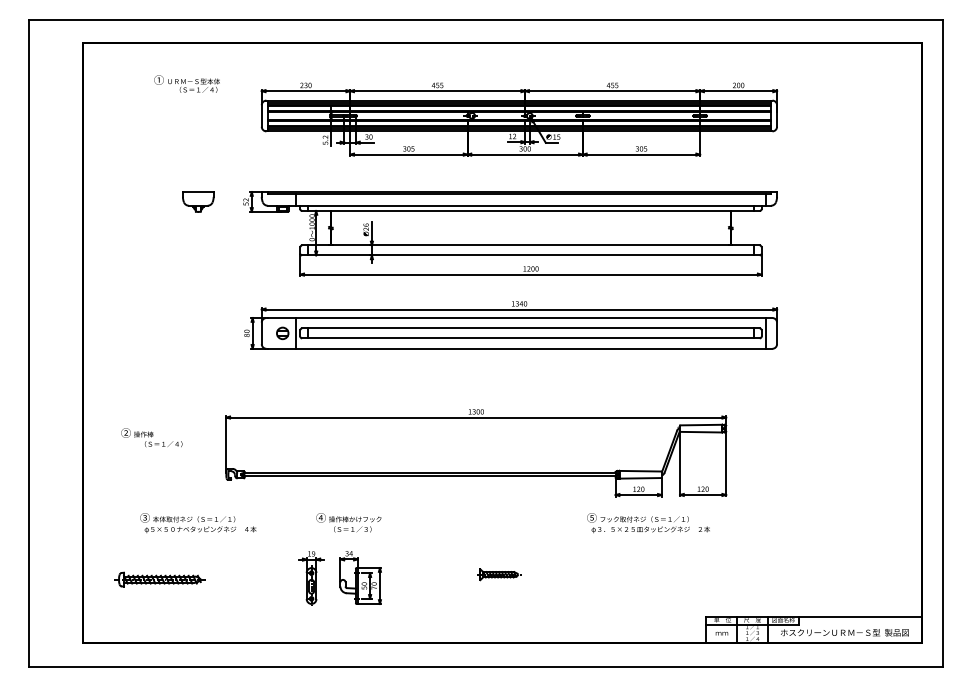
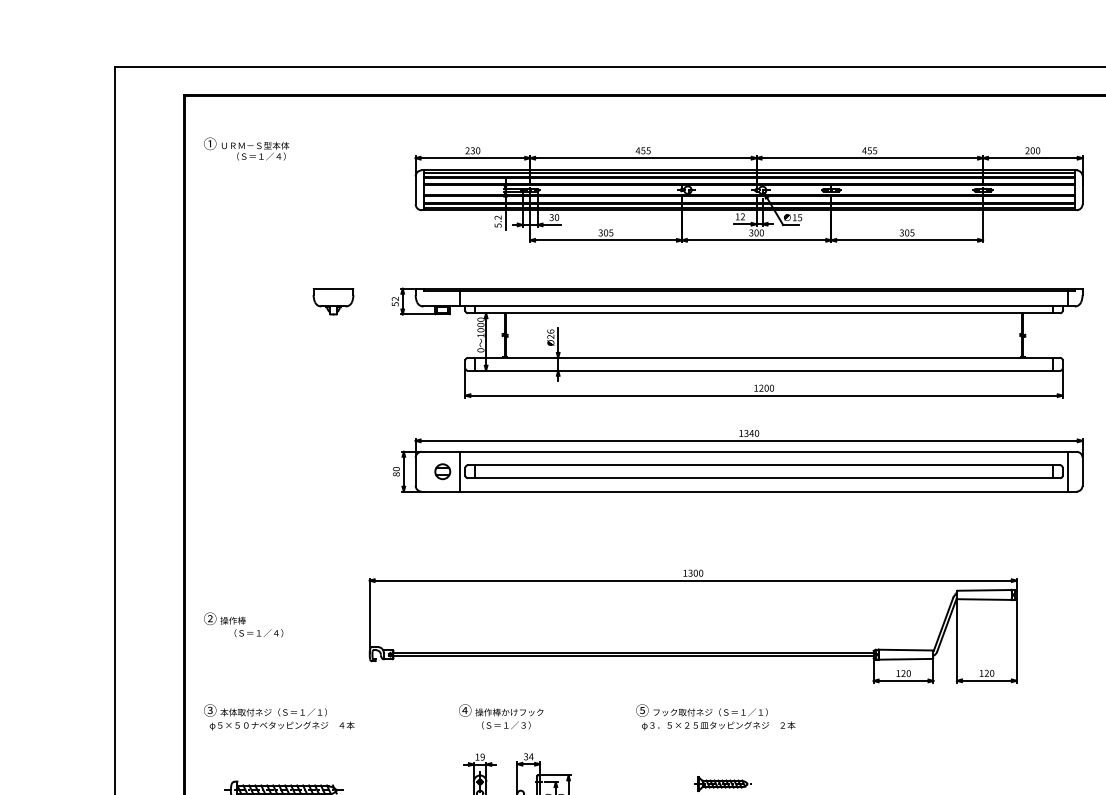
text: (186, 83) -> (245, 148), moved
text: (151, 437) -> (243, 624), moved
text: (348, 522) -> (500, 716), moved
text: (198, 523) -> (279, 717), moved
text: (648, 523) -> (715, 717), moved

